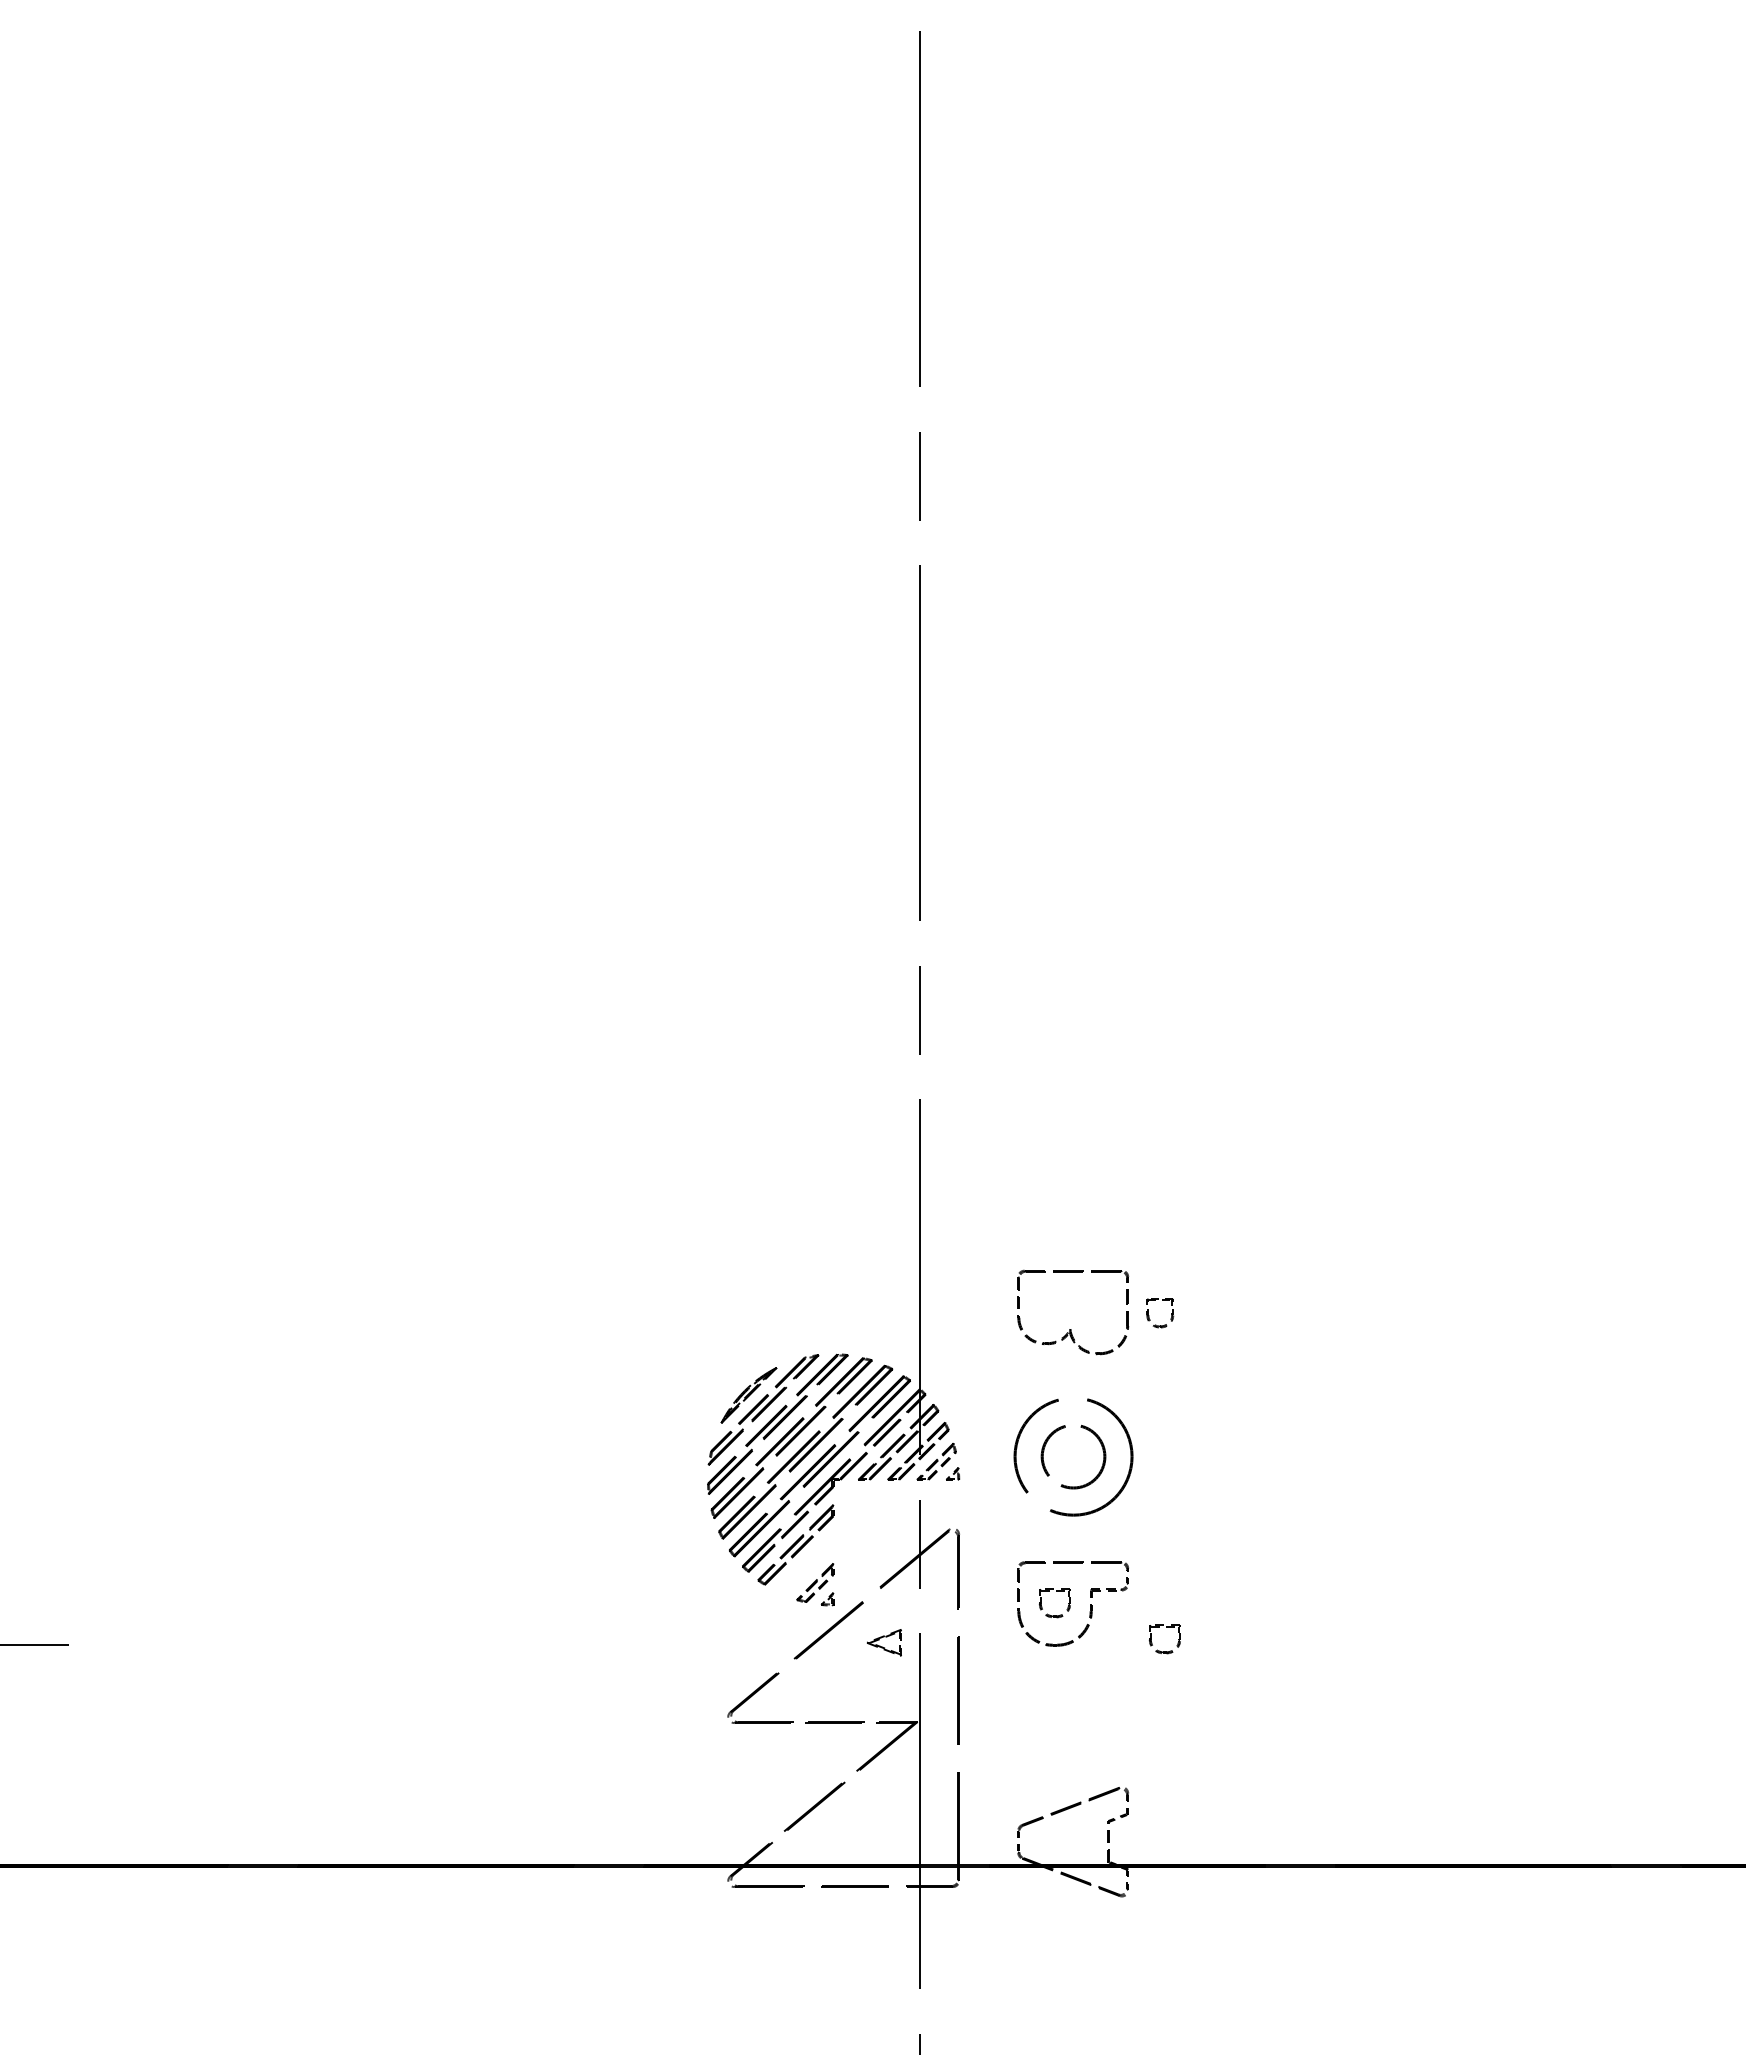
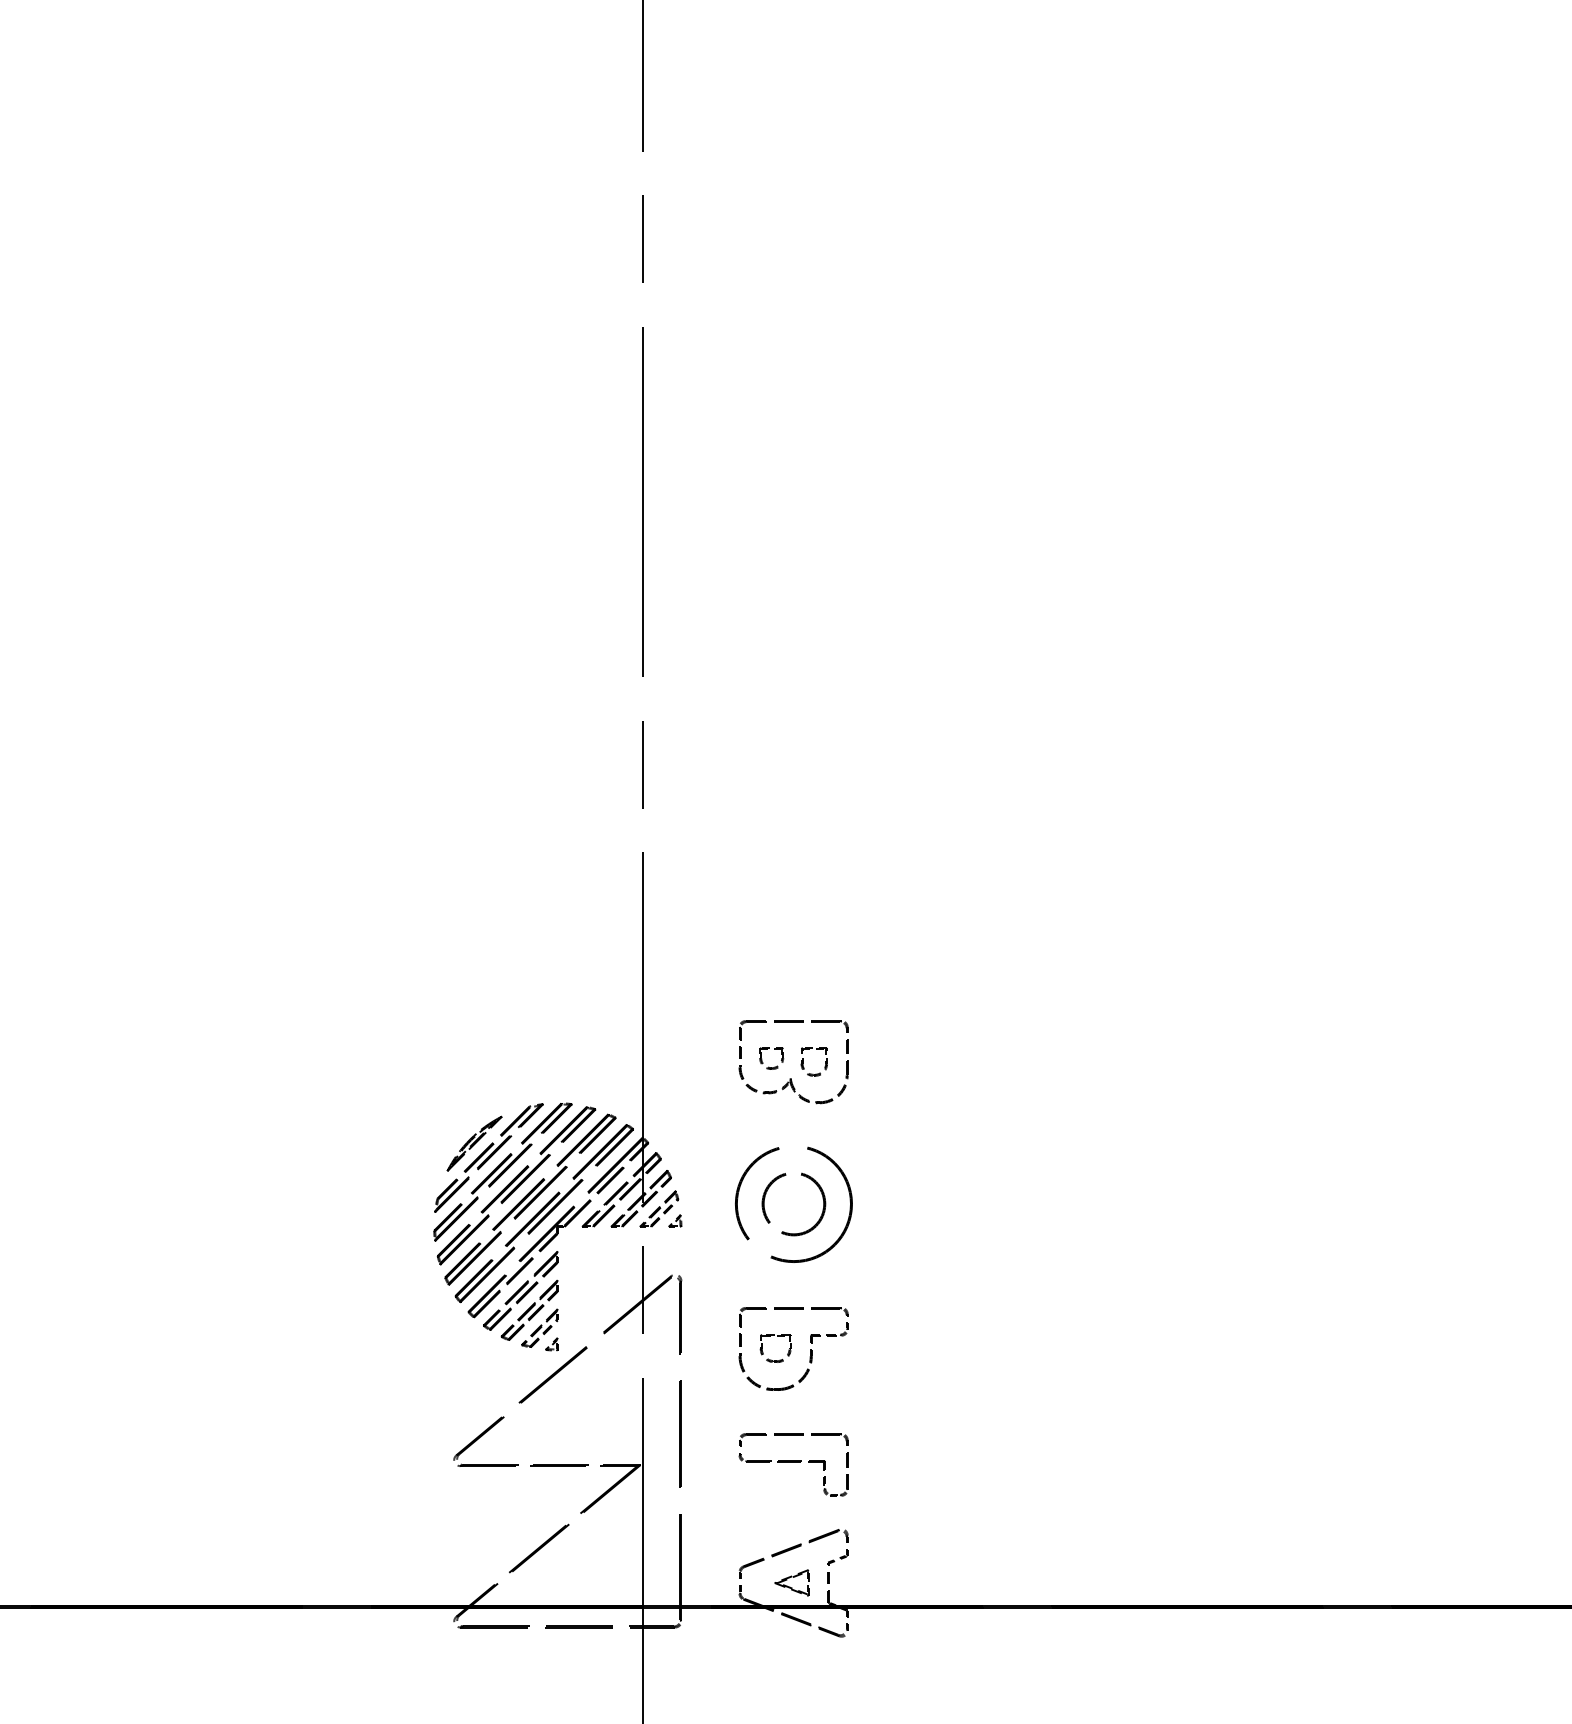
part: (1042, 1312) -> (763, 1062), added
part: (1171, 1313) -> (825, 1062), moved
part: (804, 1564) -> (529, 1310), added
part: (883, 1642) -> (790, 1582), moved
part: (1164, 1651) -> (883, 1395), removed
part: (1072, 1721) -> (792, 1464), added

